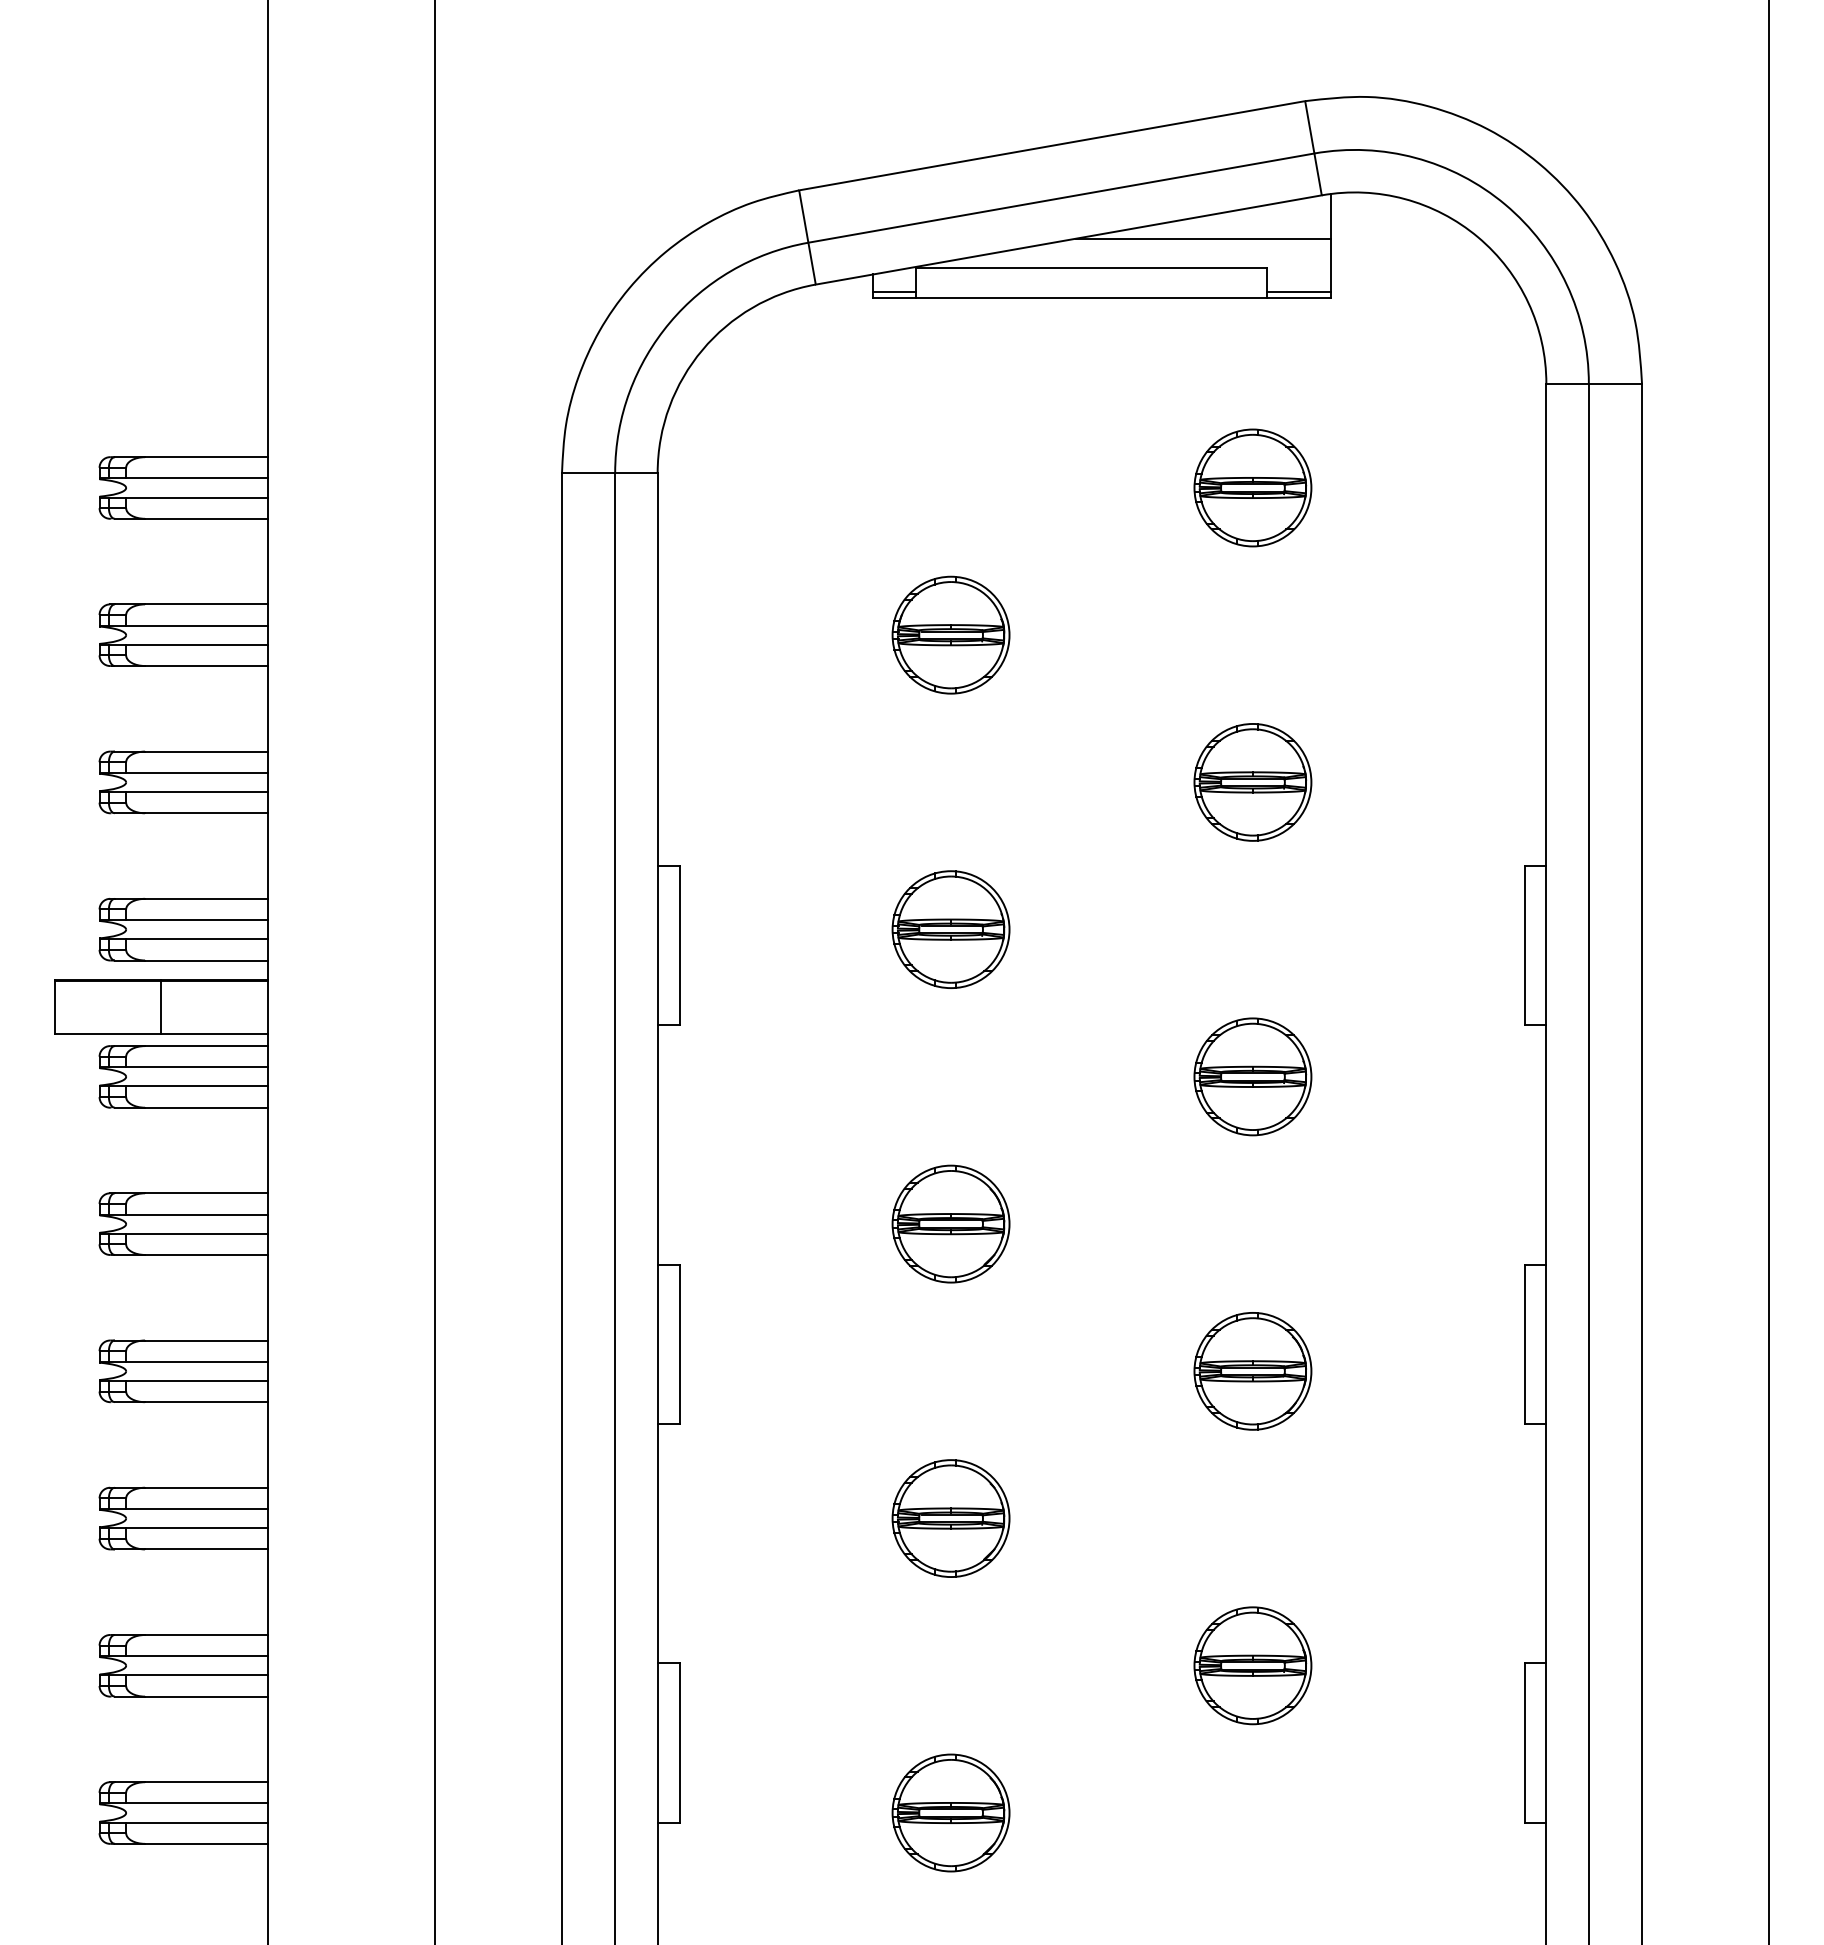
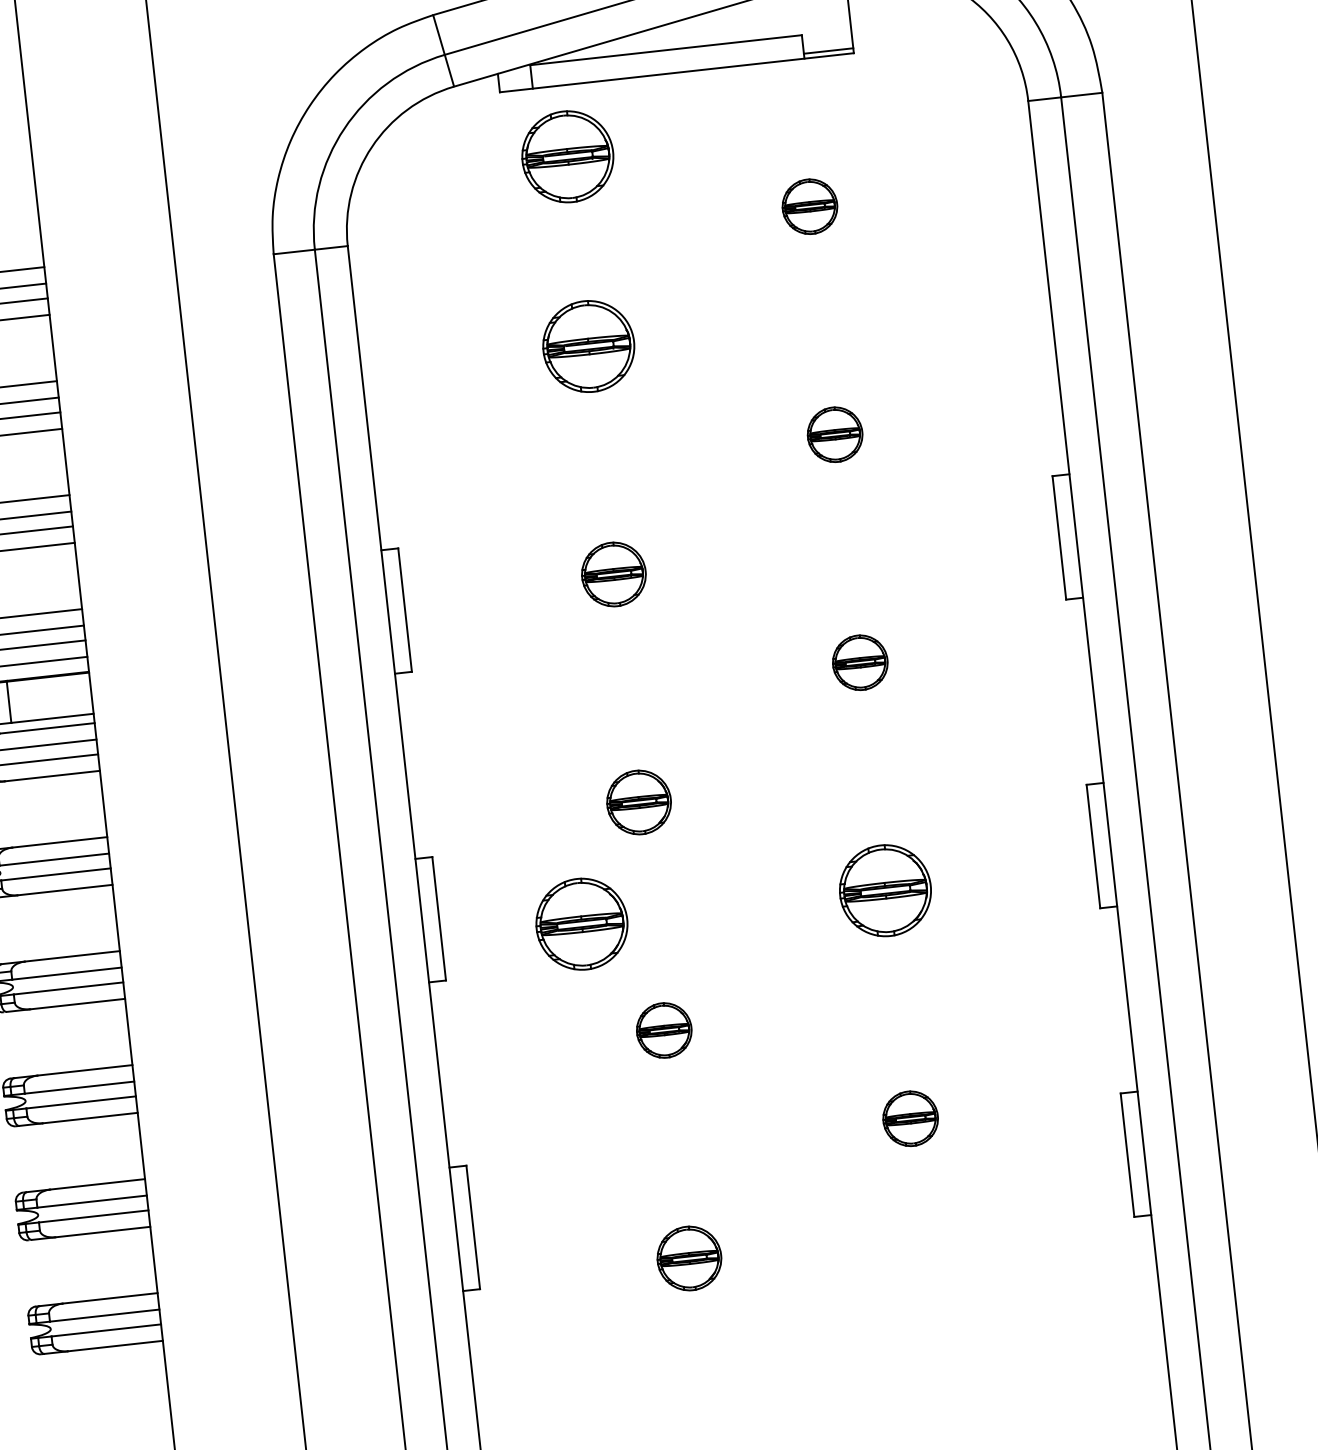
line: (1203, 238) -> (750, 17), removed
line: (894, 291) -> (515, 85), removed
part: (950, 389) -> (567, 156), added
part: (1252, 487) -> (809, 206), size x0.6
part: (1252, 782) -> (834, 434), size x0.6
part: (950, 929) -> (613, 574), size x0.7
part: (1252, 1076) -> (859, 662), size x0.6
part: (950, 1223) -> (638, 802), size x0.7
part: (860, 1371) -> (581, 924), added
part: (950, 1518) -> (663, 1030), size x0.6
part: (1252, 1665) -> (910, 1118), size x0.6
part: (950, 1812) -> (689, 1258), size x0.7

